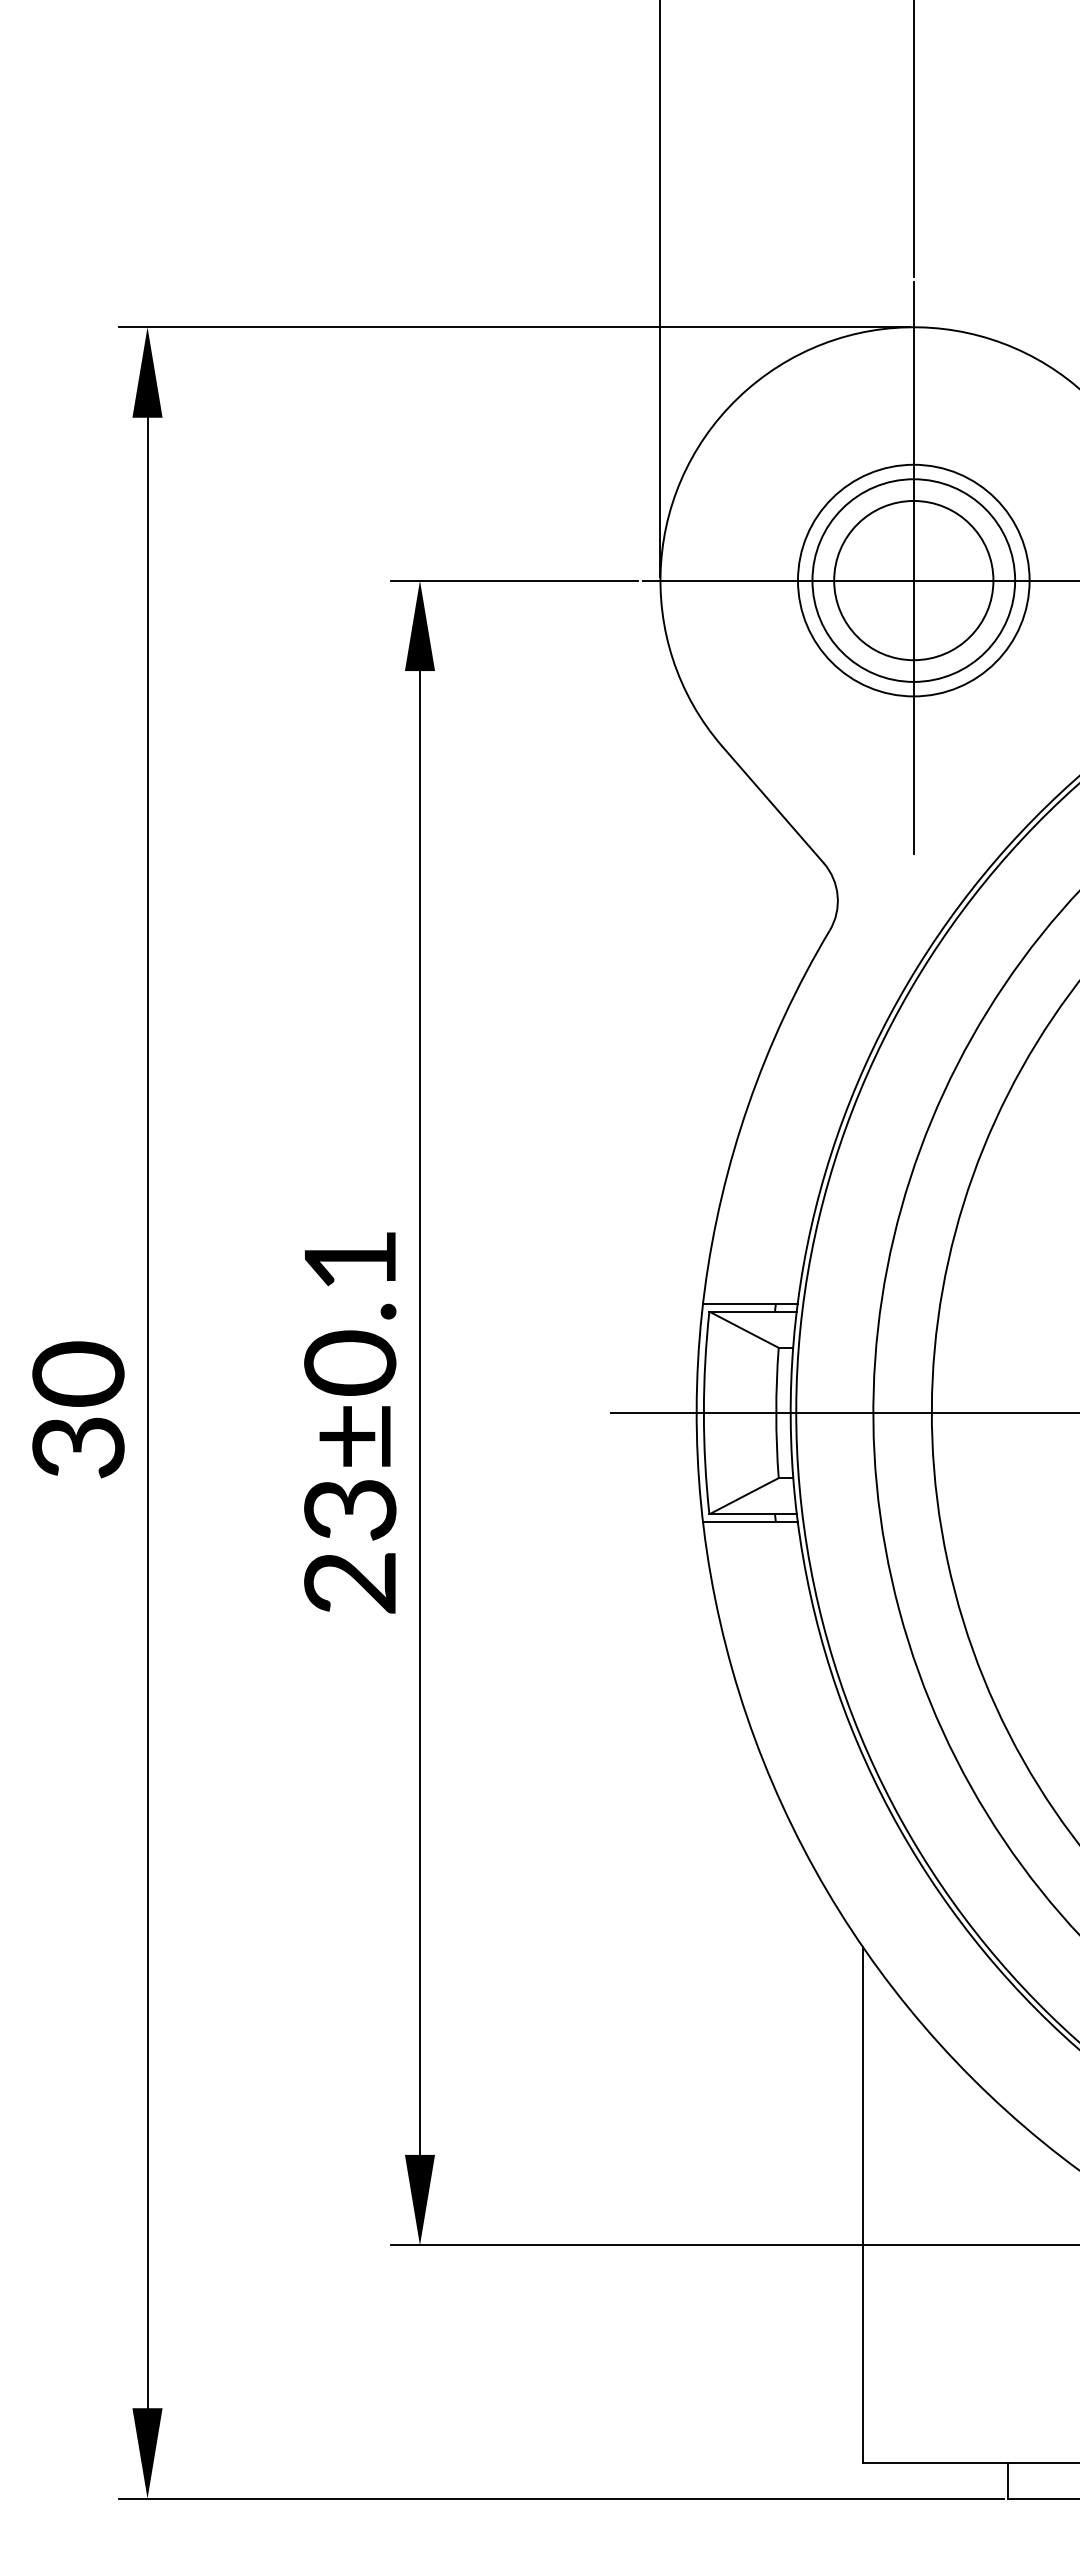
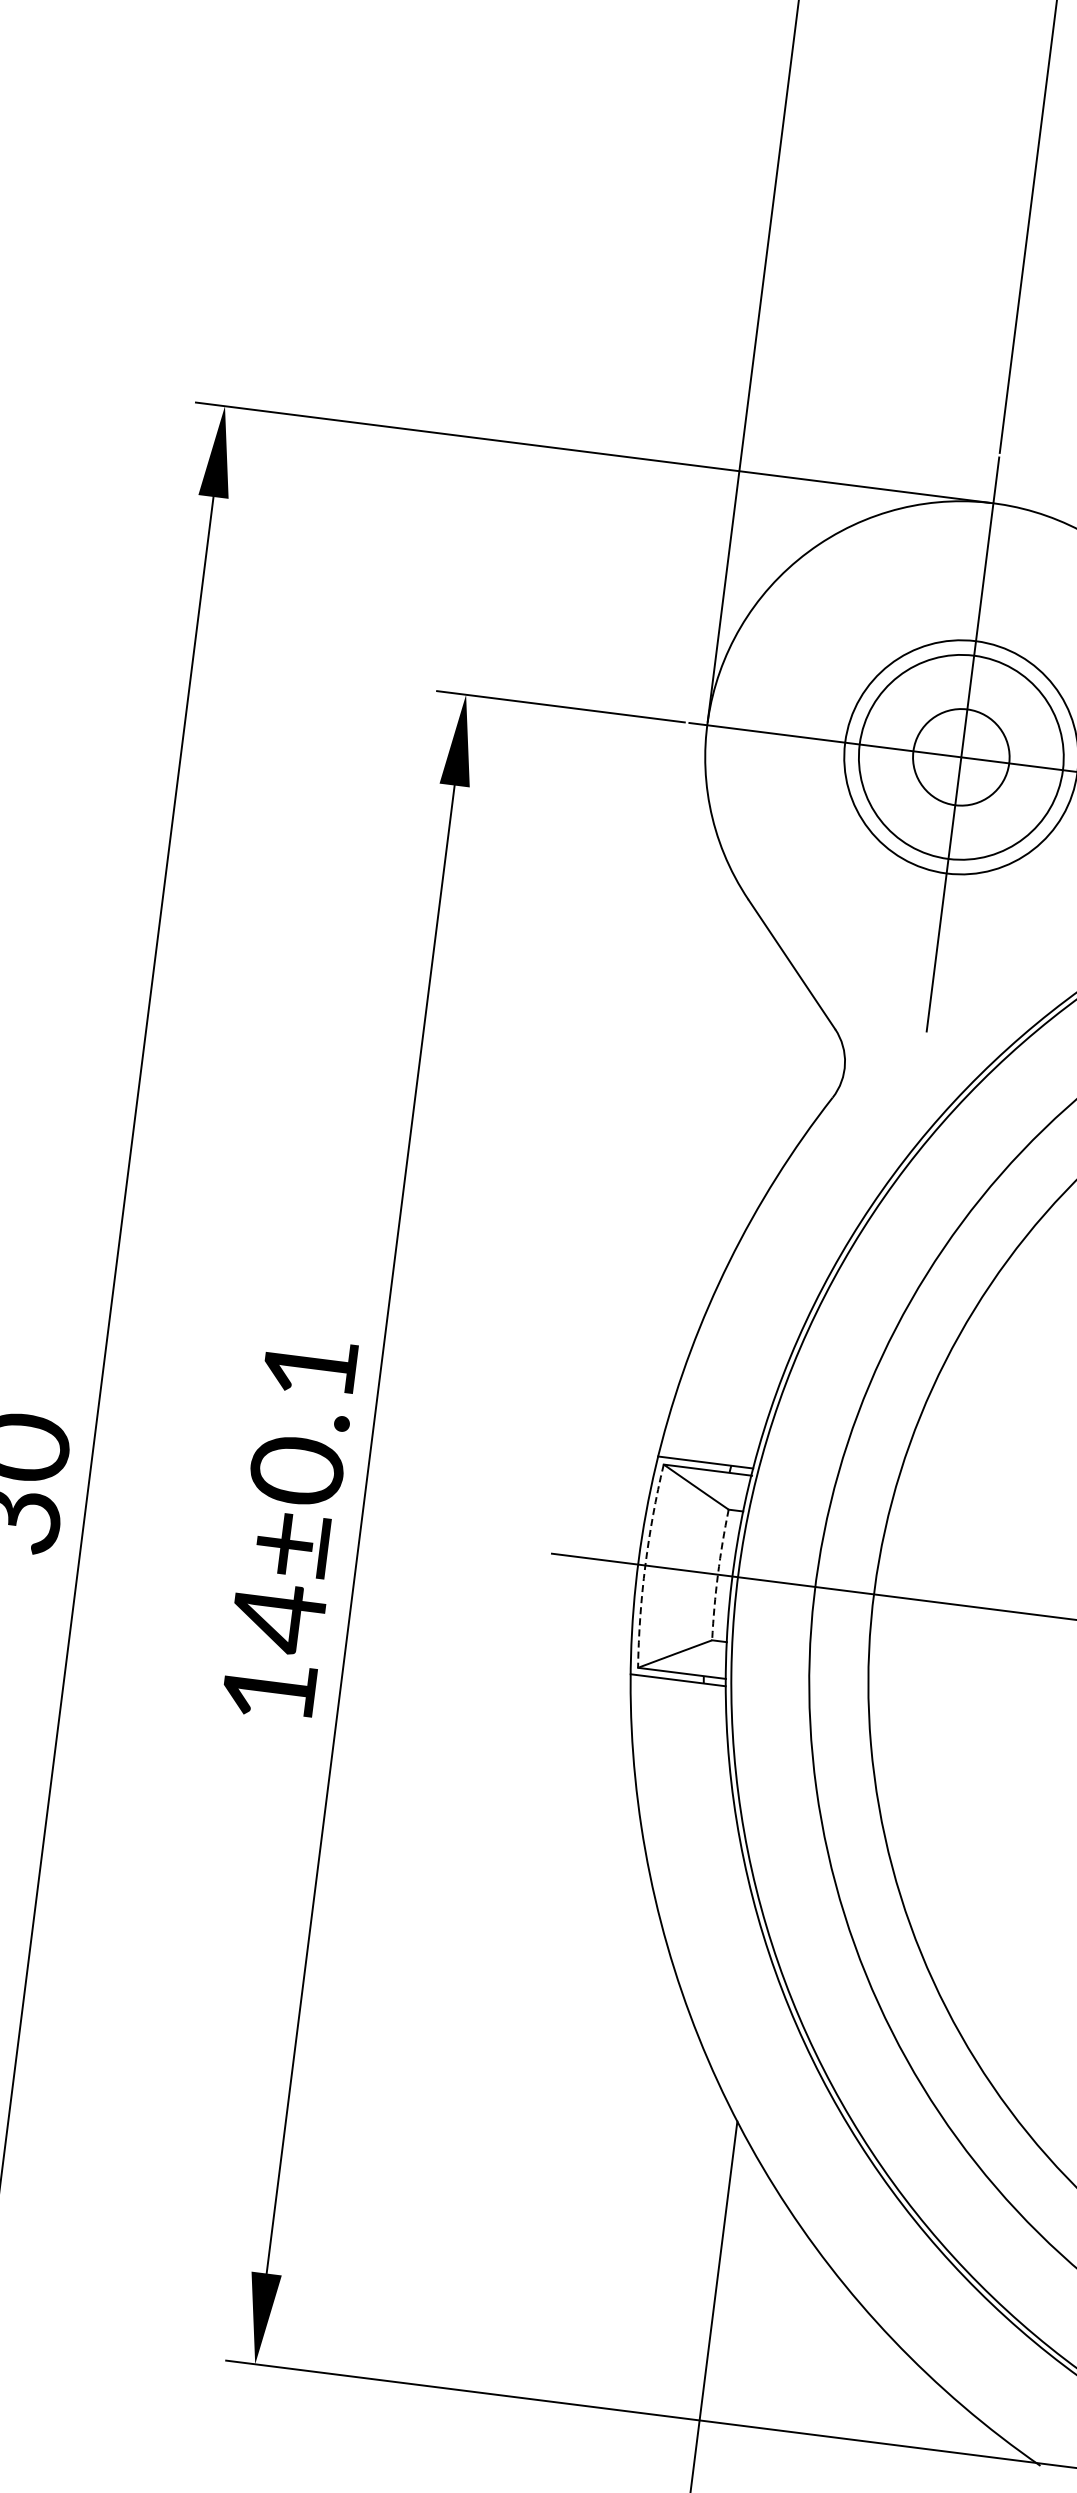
circle: (913, 580) -> (961, 757), size x0.6
arc: (703, 1412) -> (645, 1564), solid -> dashed
arc: (776, 1412) -> (718, 1574), solid -> dashed
text: (350, 1544) -> (274, 1652), 23±0.1 -> 14±0.1

